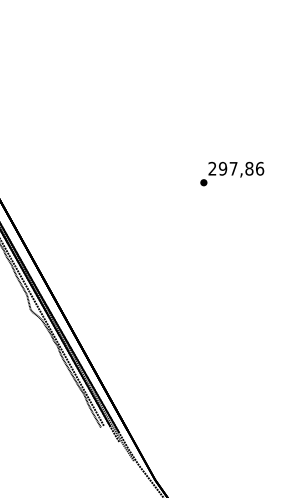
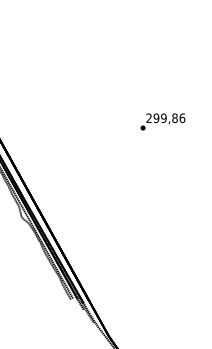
text: (233, 169) -> (163, 118), 297,86 -> 299,86

